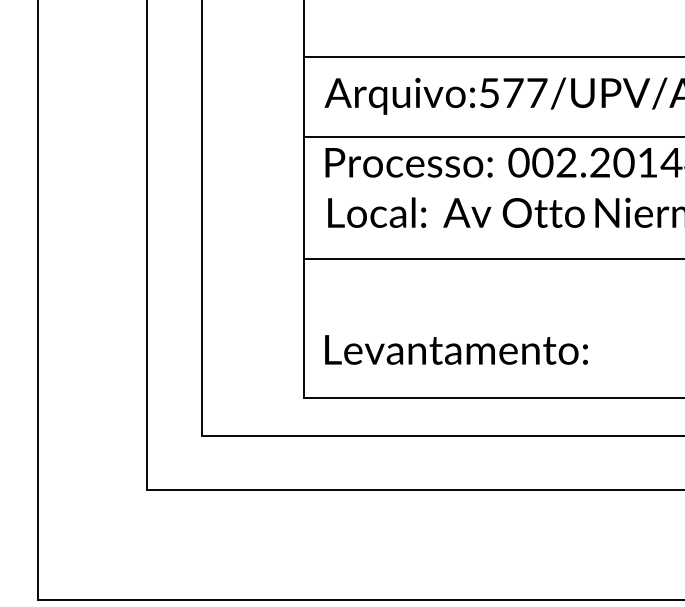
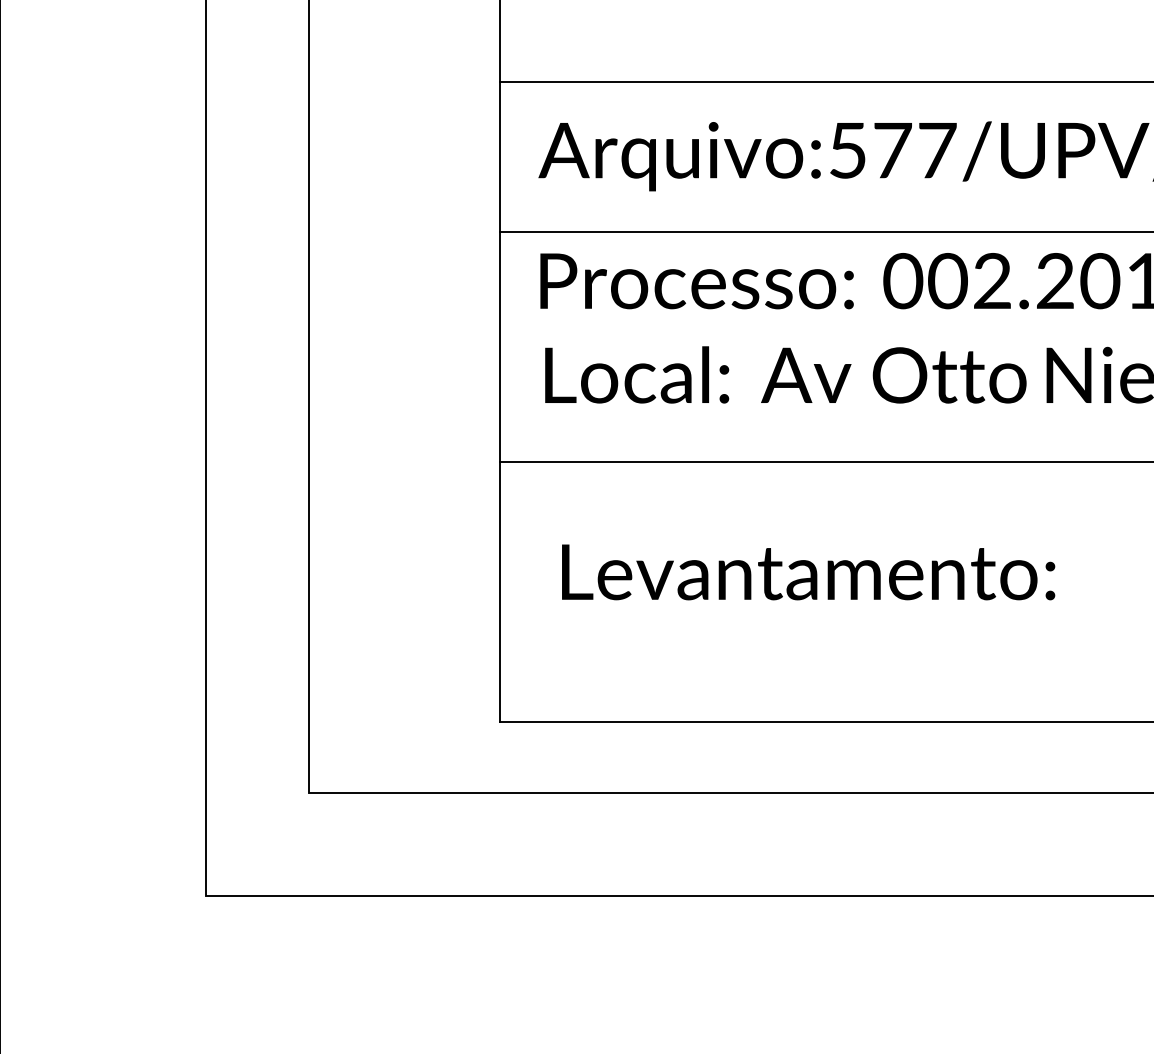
text: (456, 349) -> (808, 571), moved

